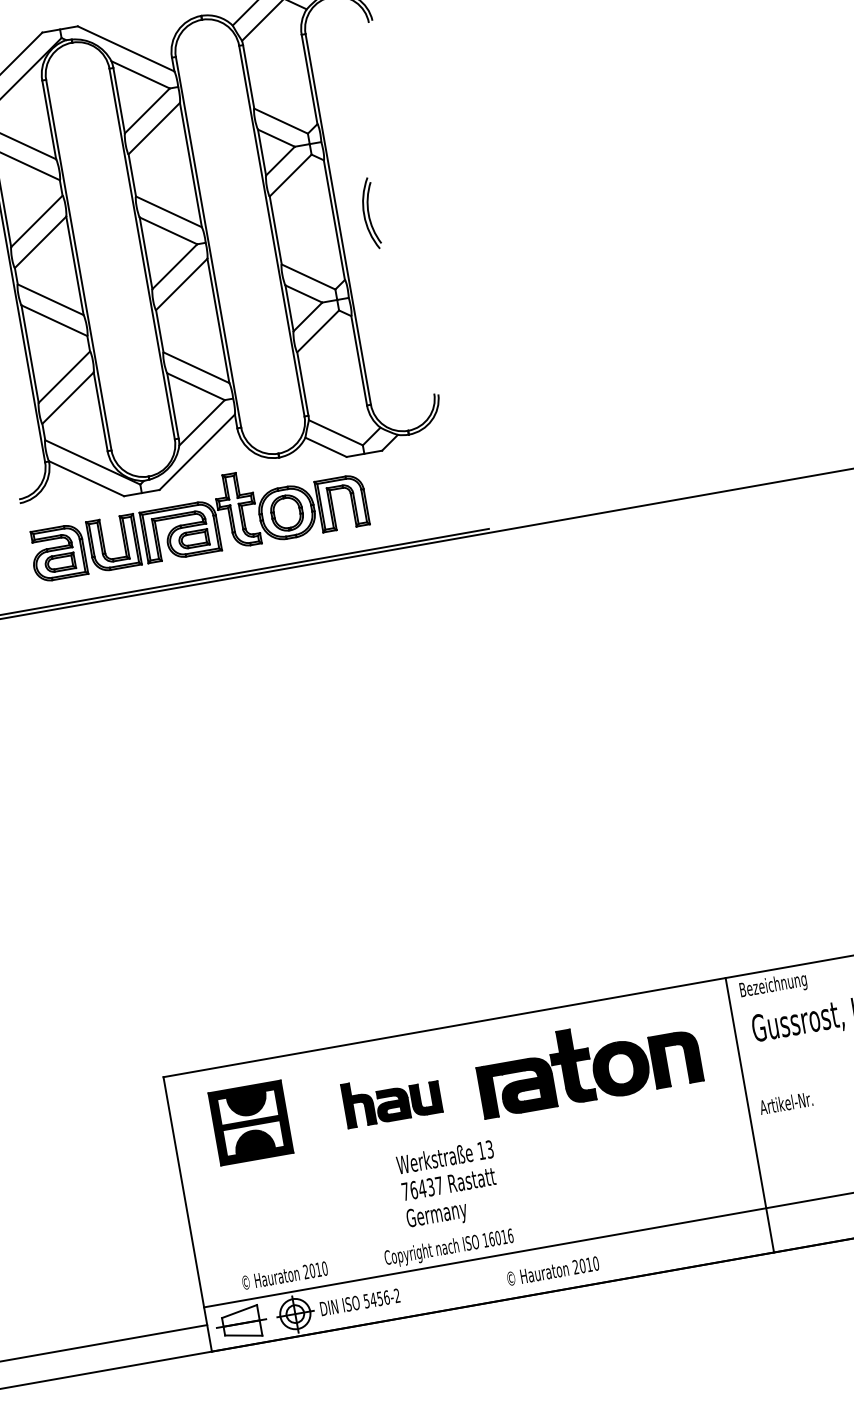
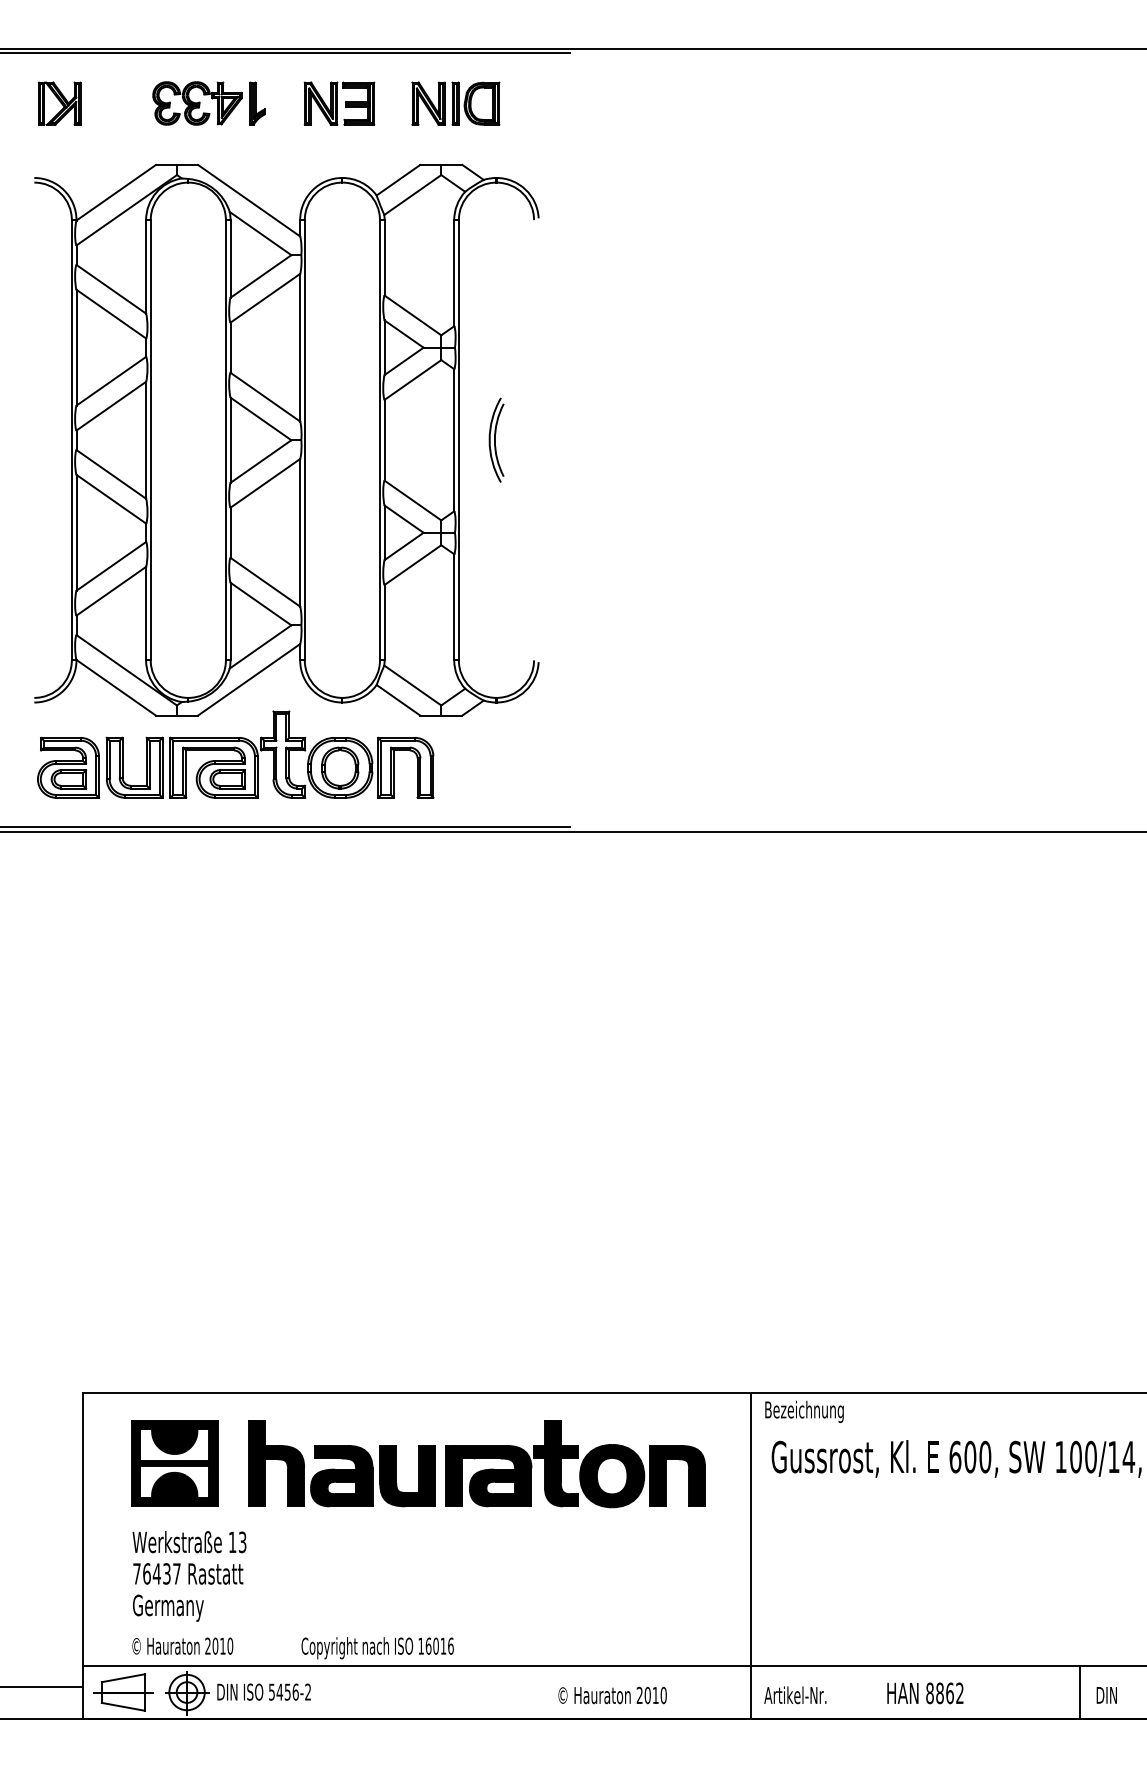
part: (391, 1098) -> (341, 1463), size x1.67
text: (786, 1103) -> (795, 1695), moved
text: (450, 1186) -> (189, 1576), moved
text: (552, 1271) -> (612, 1695), moved

